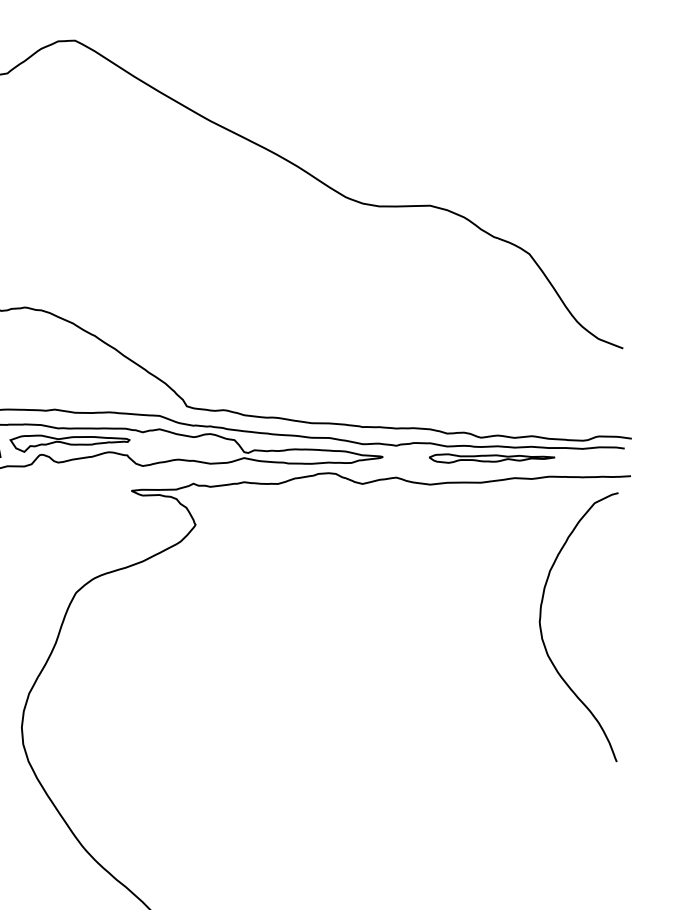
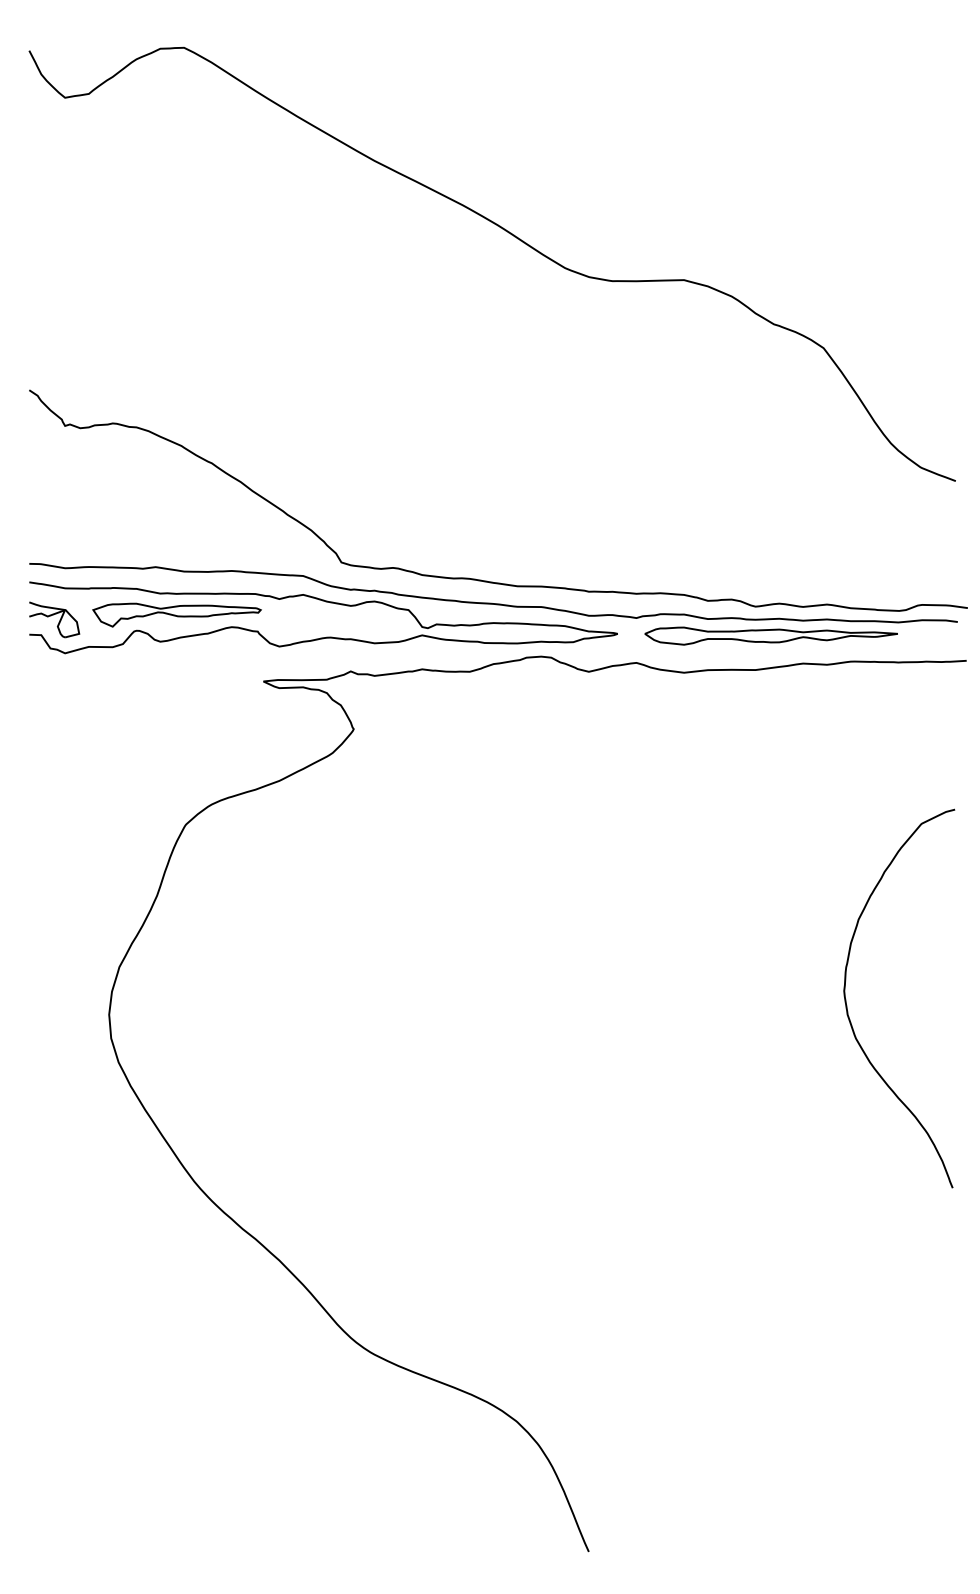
part: (491, 458) -> (770, 635), size x1.43
curve: (542, 632) -> (847, 1005), moved

